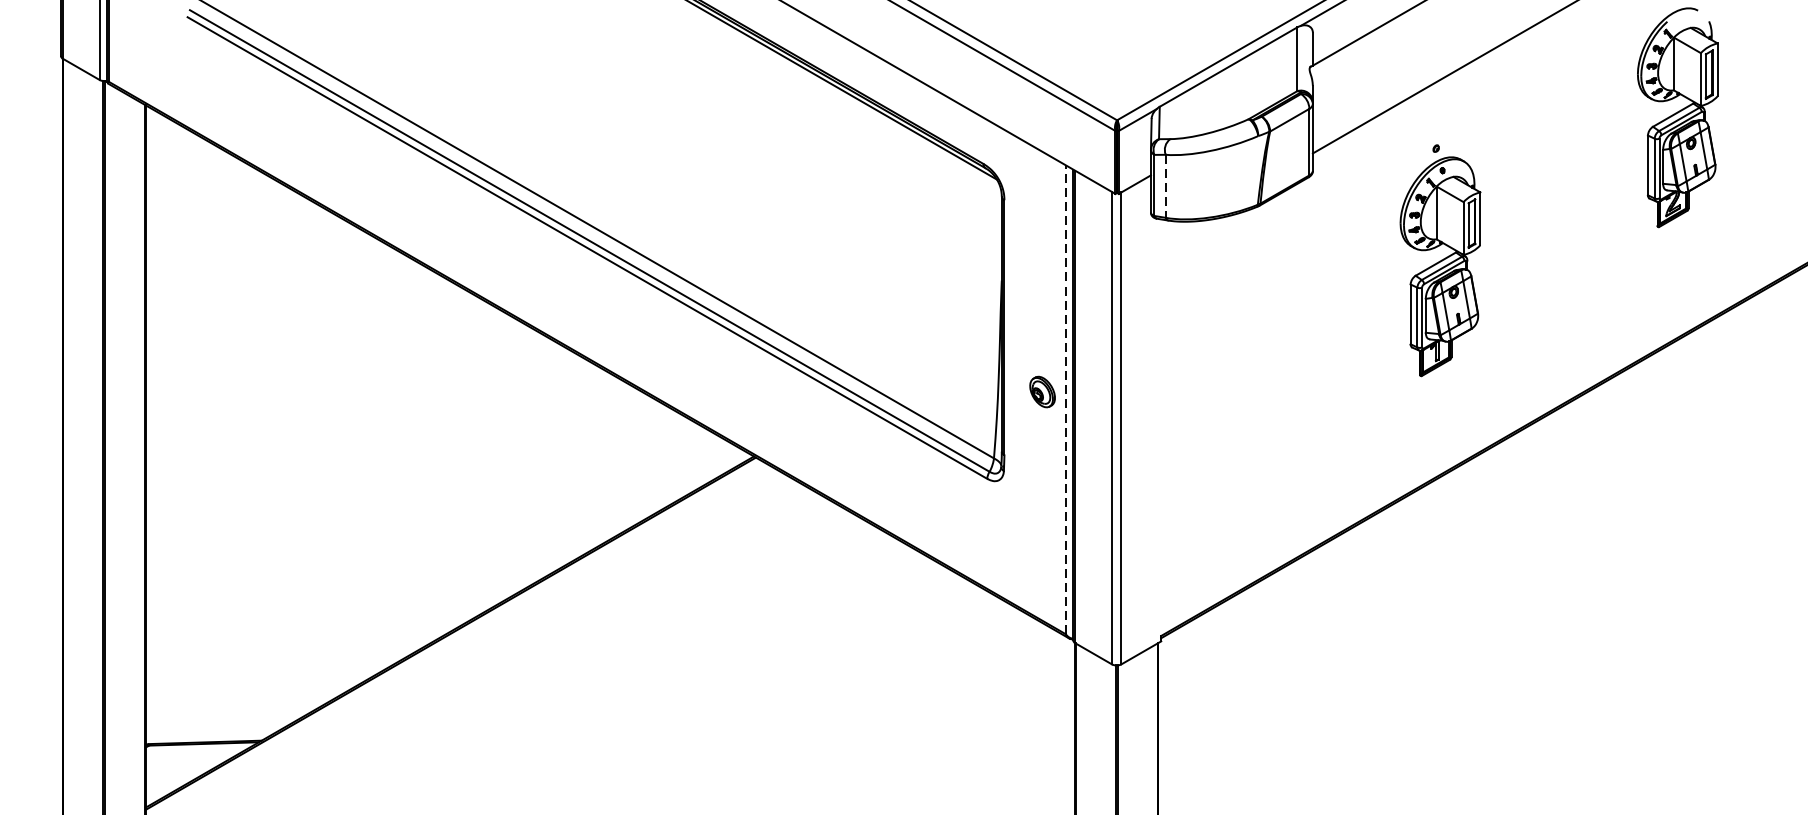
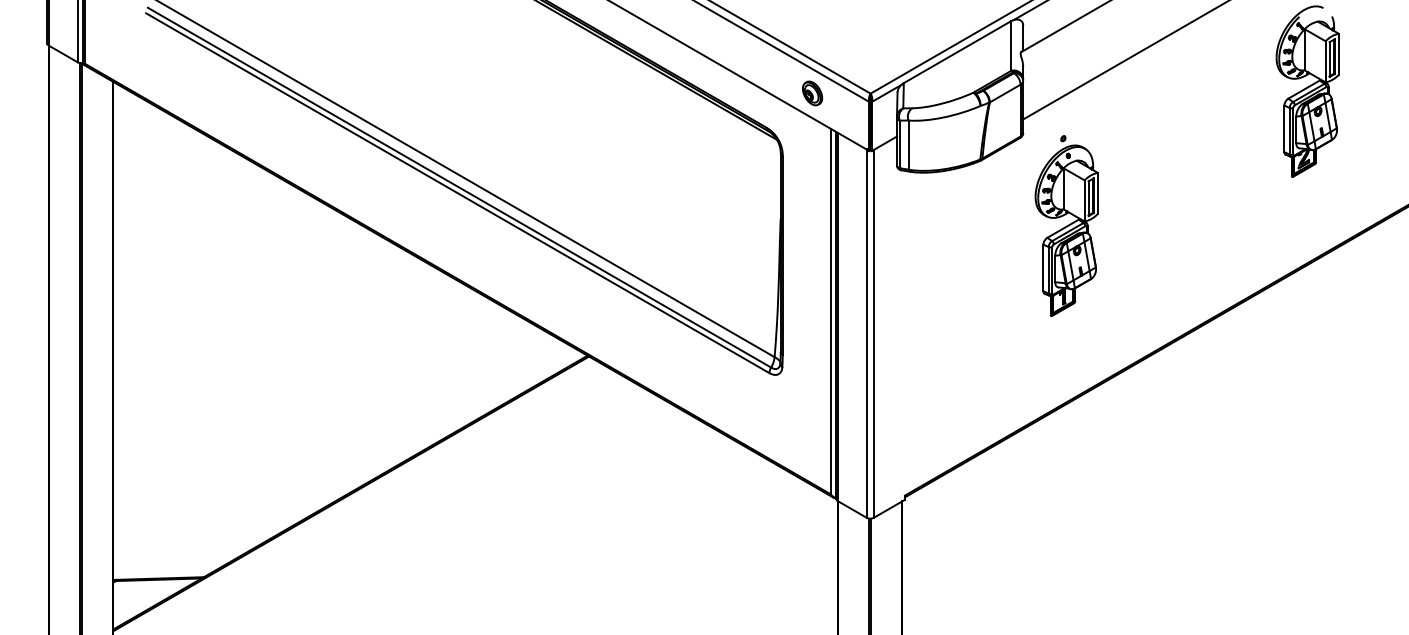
line: (1165, 186) -> (908, 145), dashed -> solid
part: (1440, 259) -> (1066, 225), moved
part: (1042, 392) -> (812, 93), moved
line: (1065, 399) -> (830, 311), dashed -> solid

